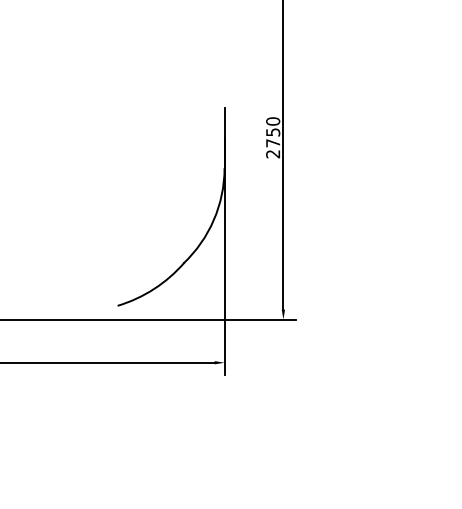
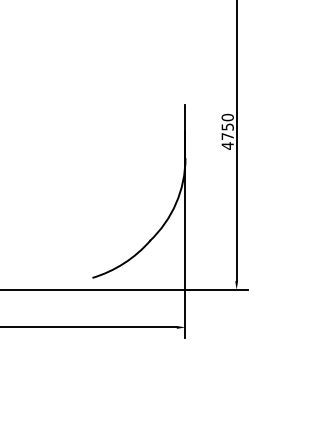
text: (273, 153) -> (228, 145), 2750 -> 4750

